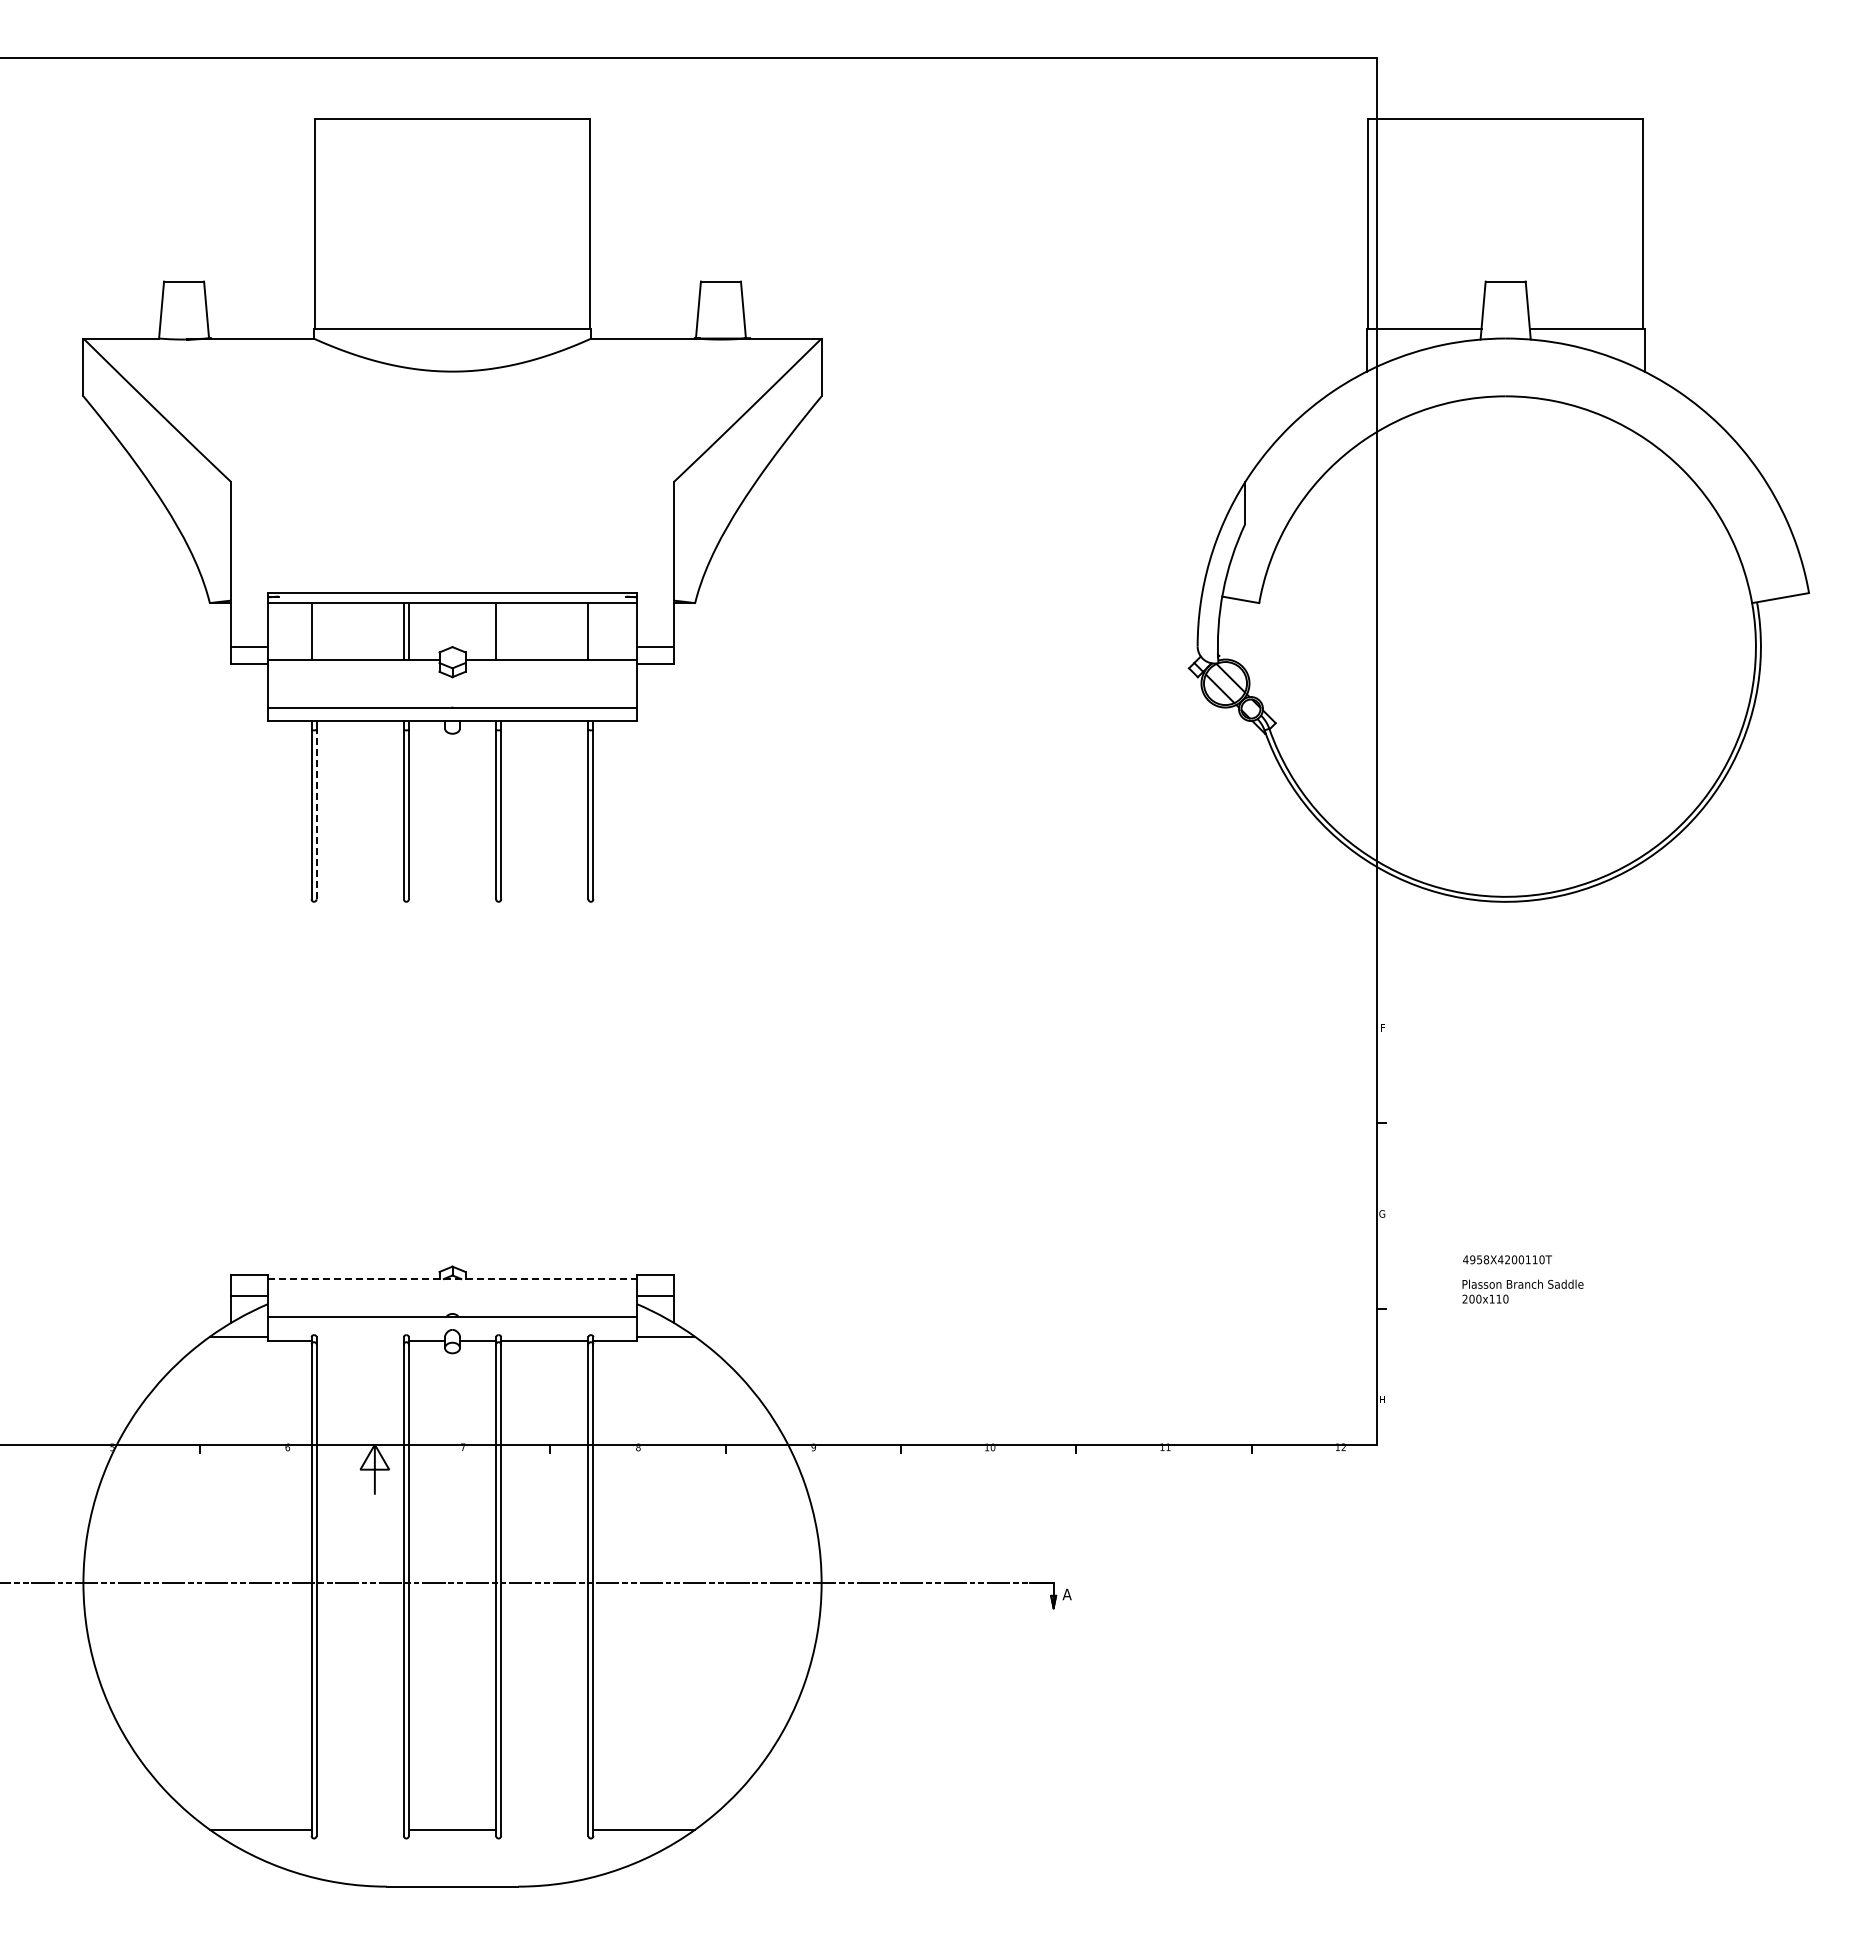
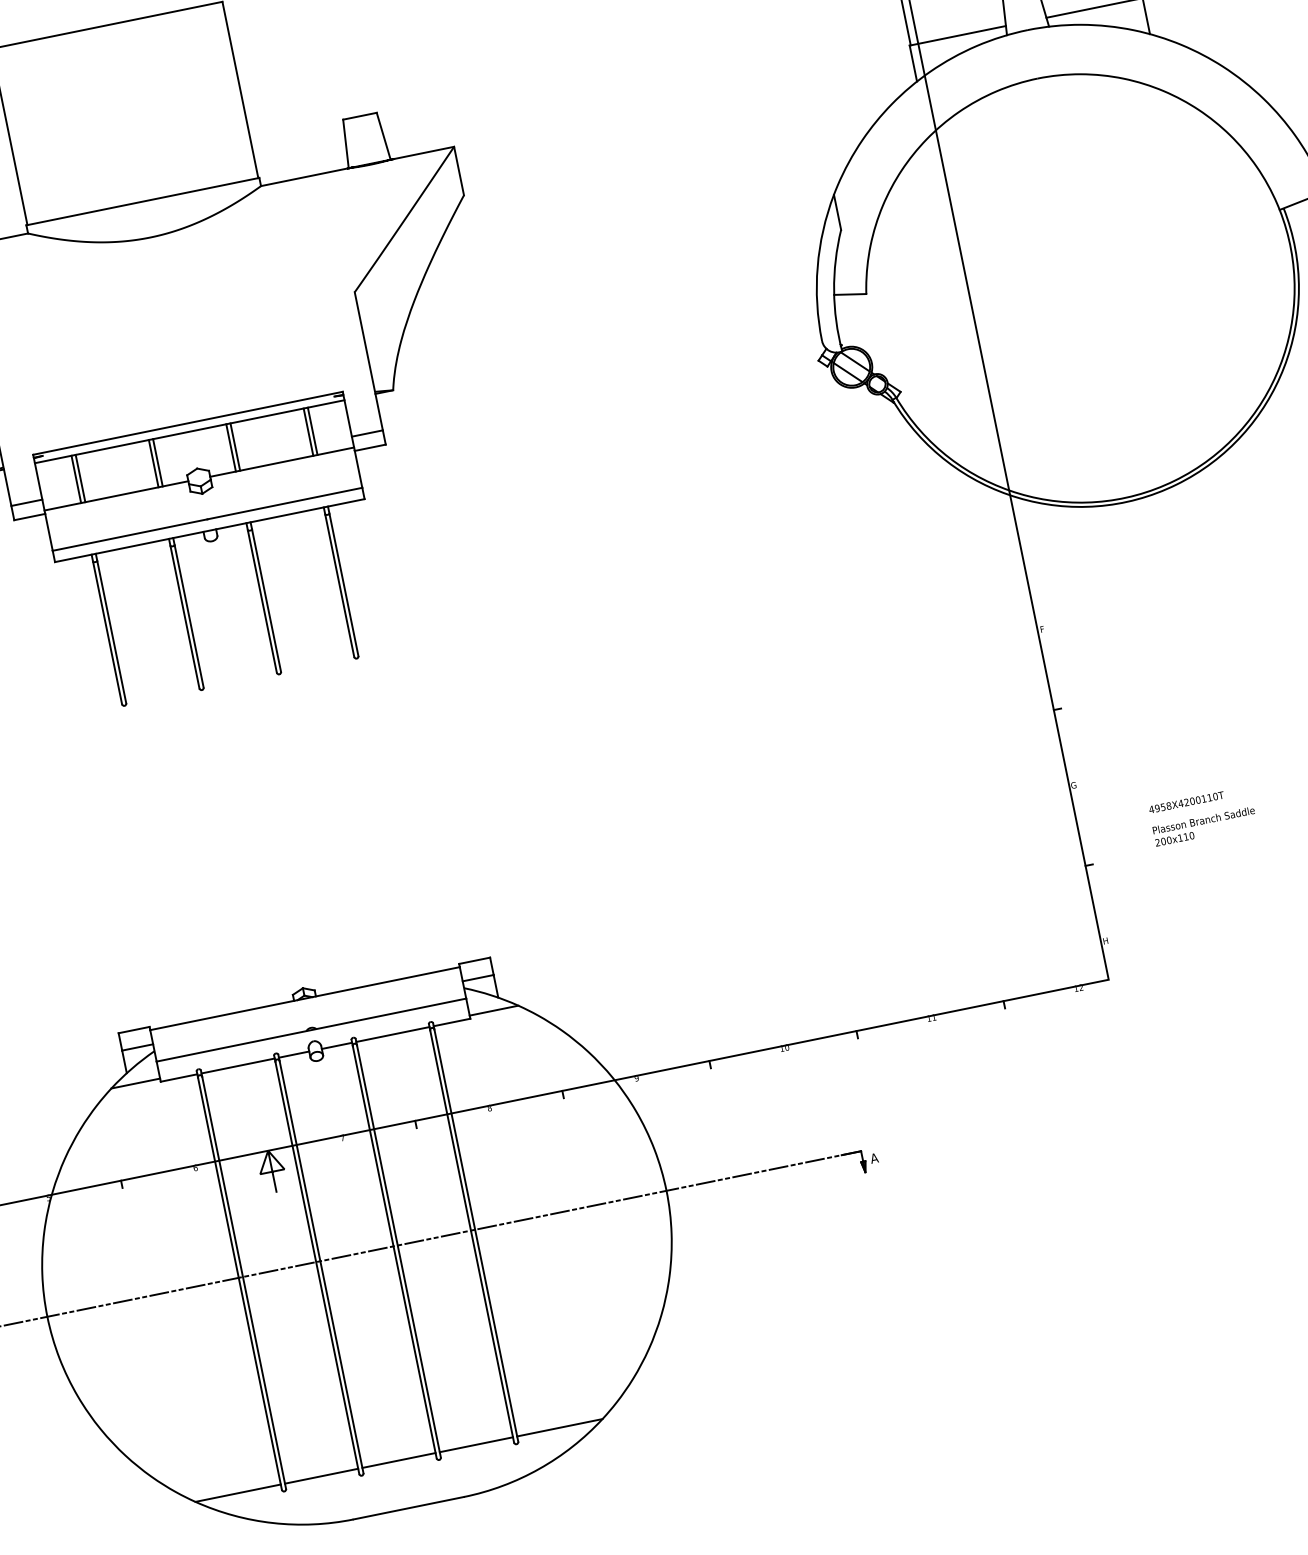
line: (316, 631) -> (80, 478), added
line: (501, 631) -> (235, 447), added
line: (593, 631) -> (312, 431), added
line: (316, 814) -> (111, 632), dashed -> solid
line: (452, 1279) -> (305, 999), dashed -> solid
line: (359, 1340) -> (237, 1066), added
line: (359, 1829) -> (320, 1476), added
line: (544, 1829) -> (476, 1444), added

